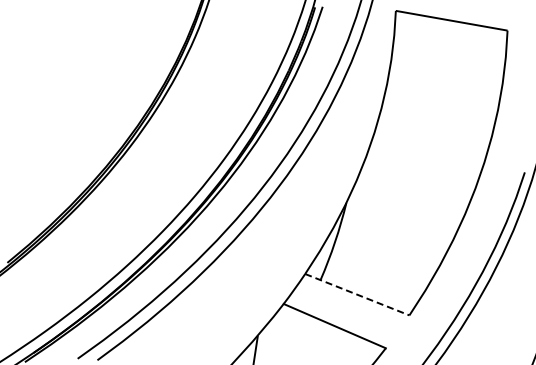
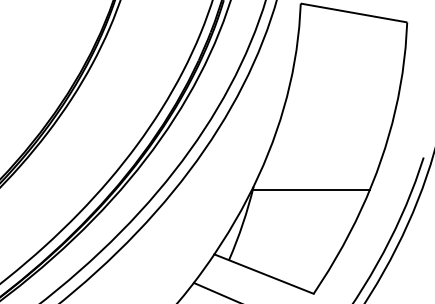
line: (406, 206) -> (310, 190), added
line: (357, 294) -> (264, 273), dashed -> solid

